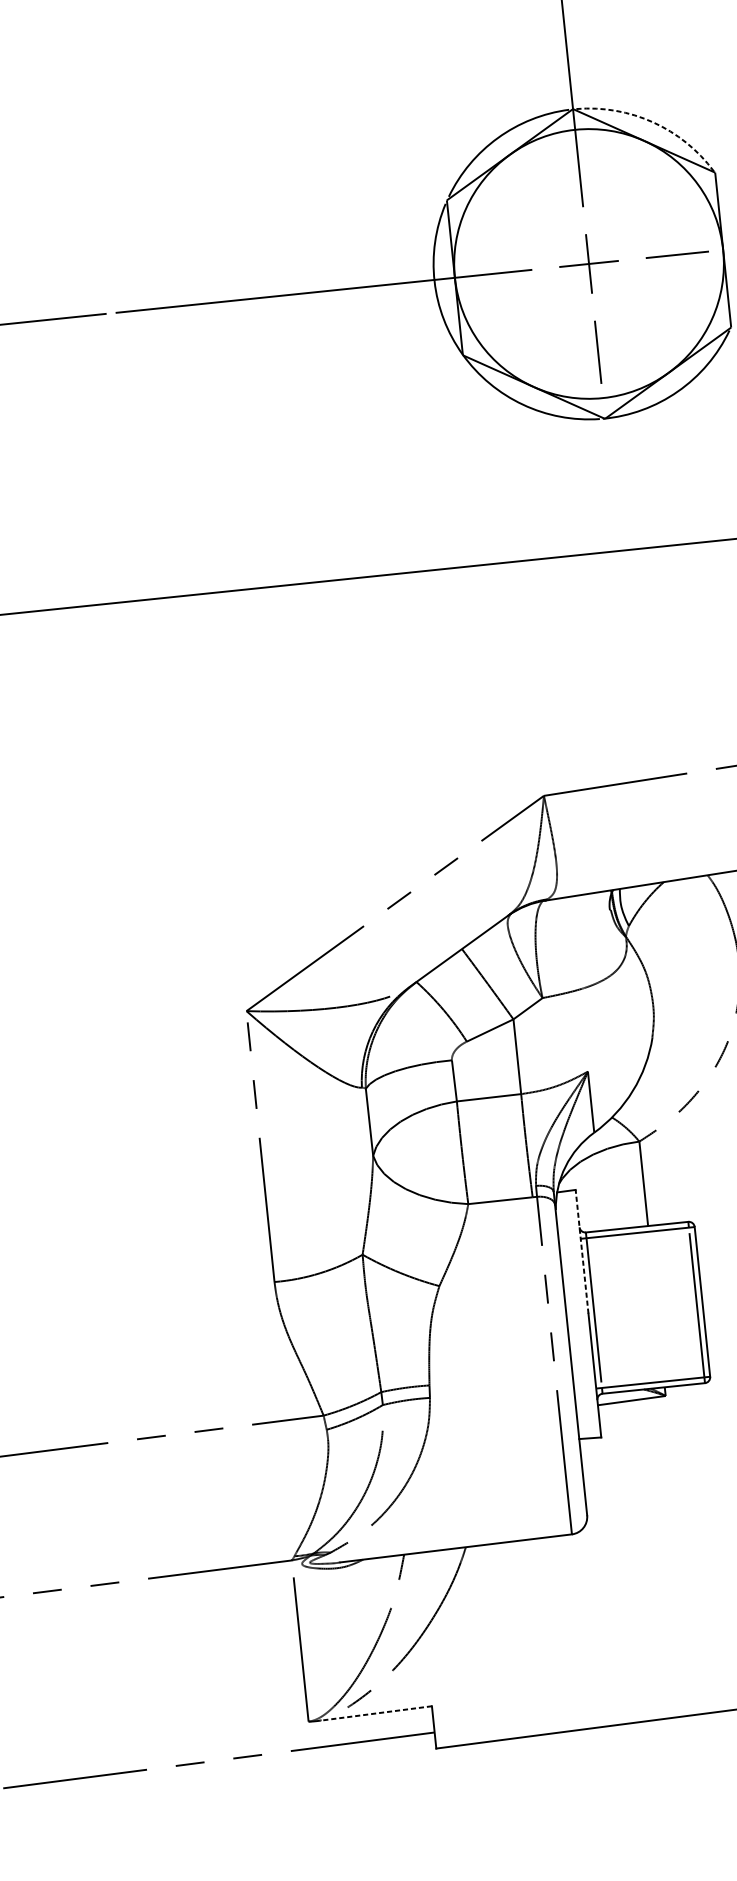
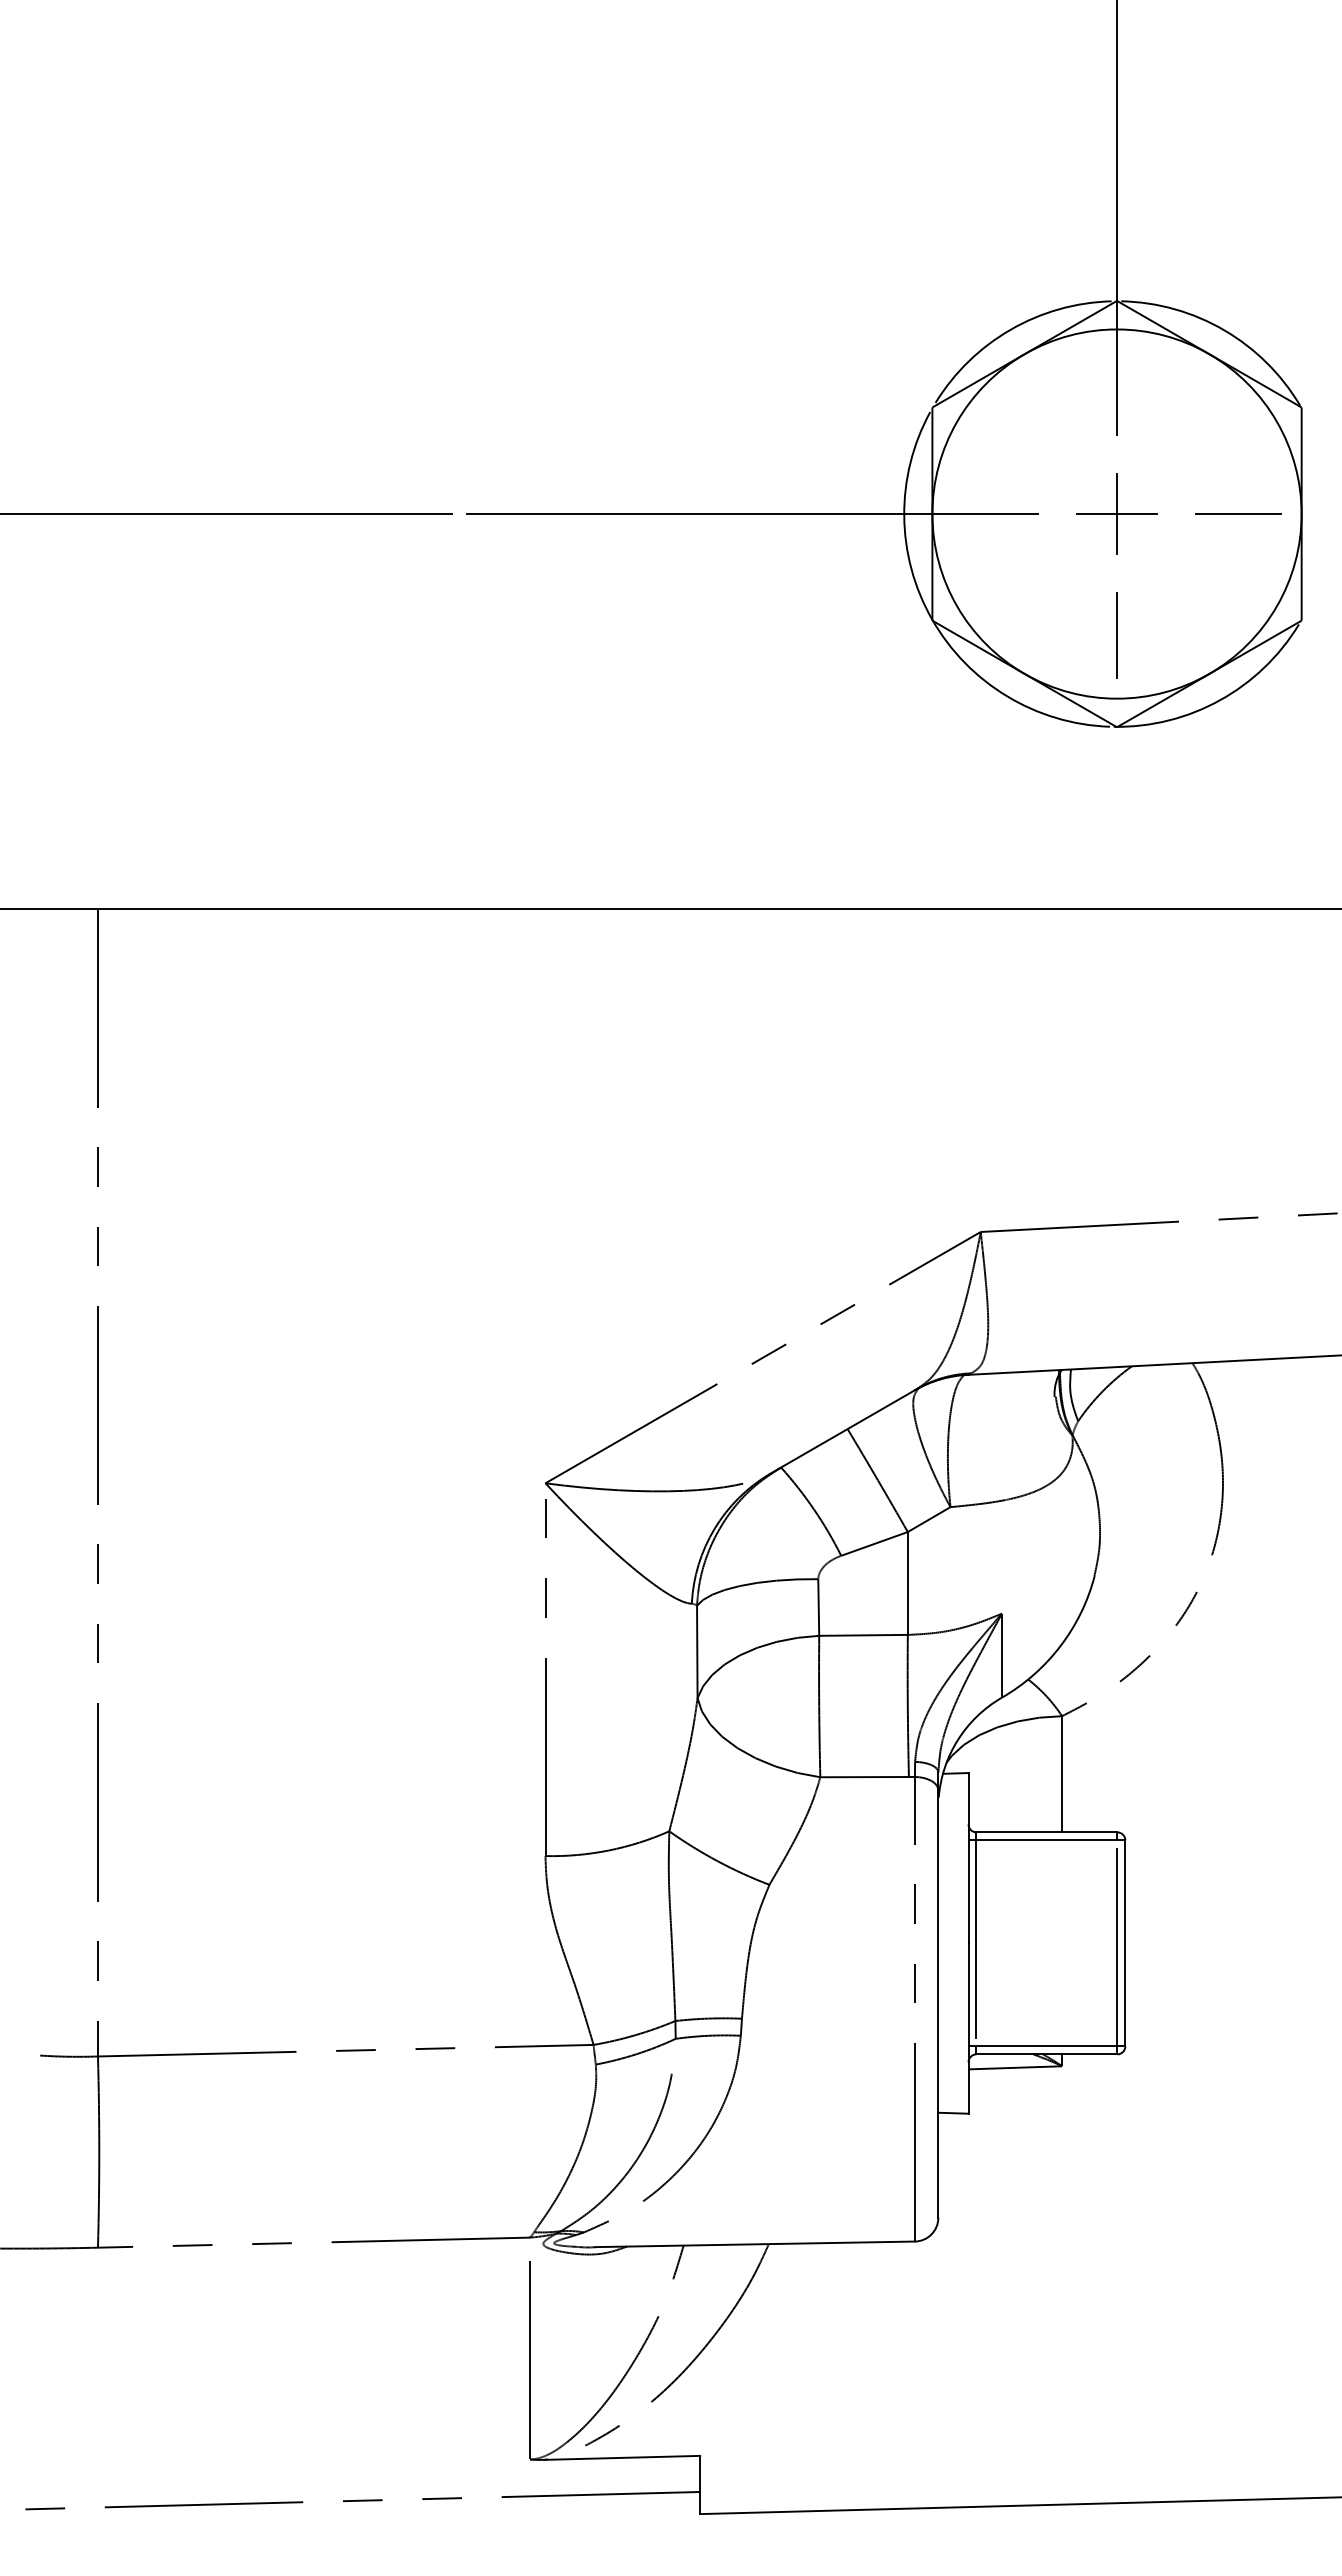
arc: (653, 122) -> (1224, 330), dashed -> solid
line: (582, 1251) -> (968, 1857), dashed -> solid
line: (375, 1713) -> (622, 2457), dashed -> solid

